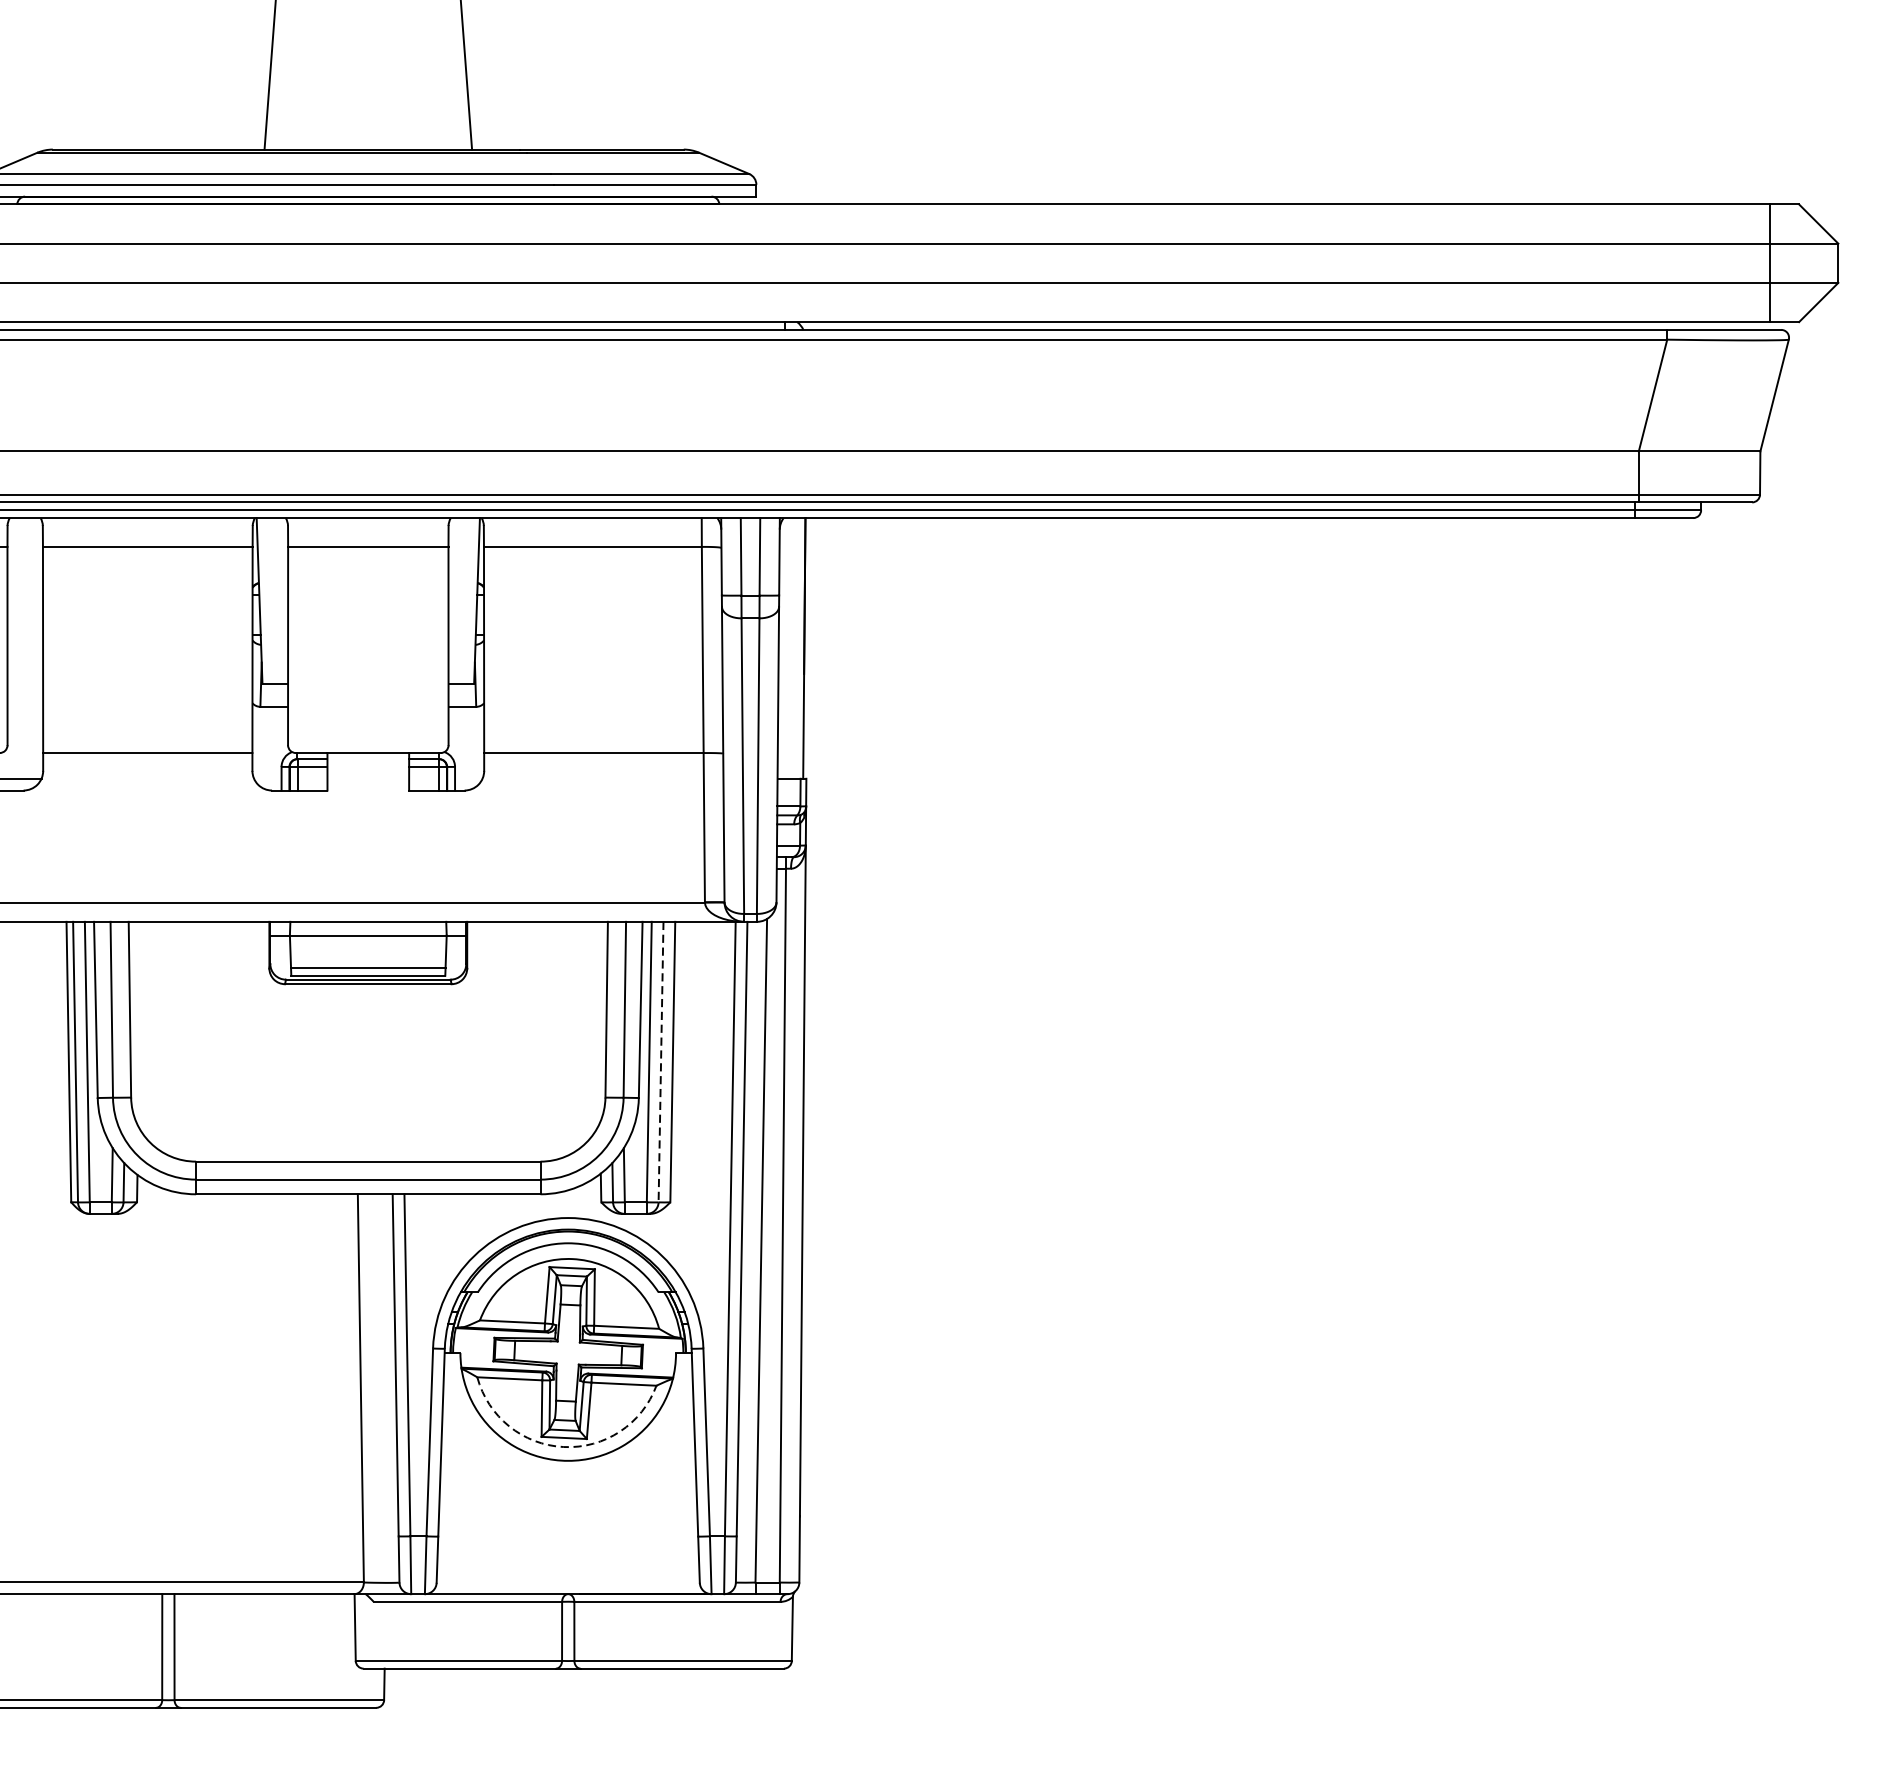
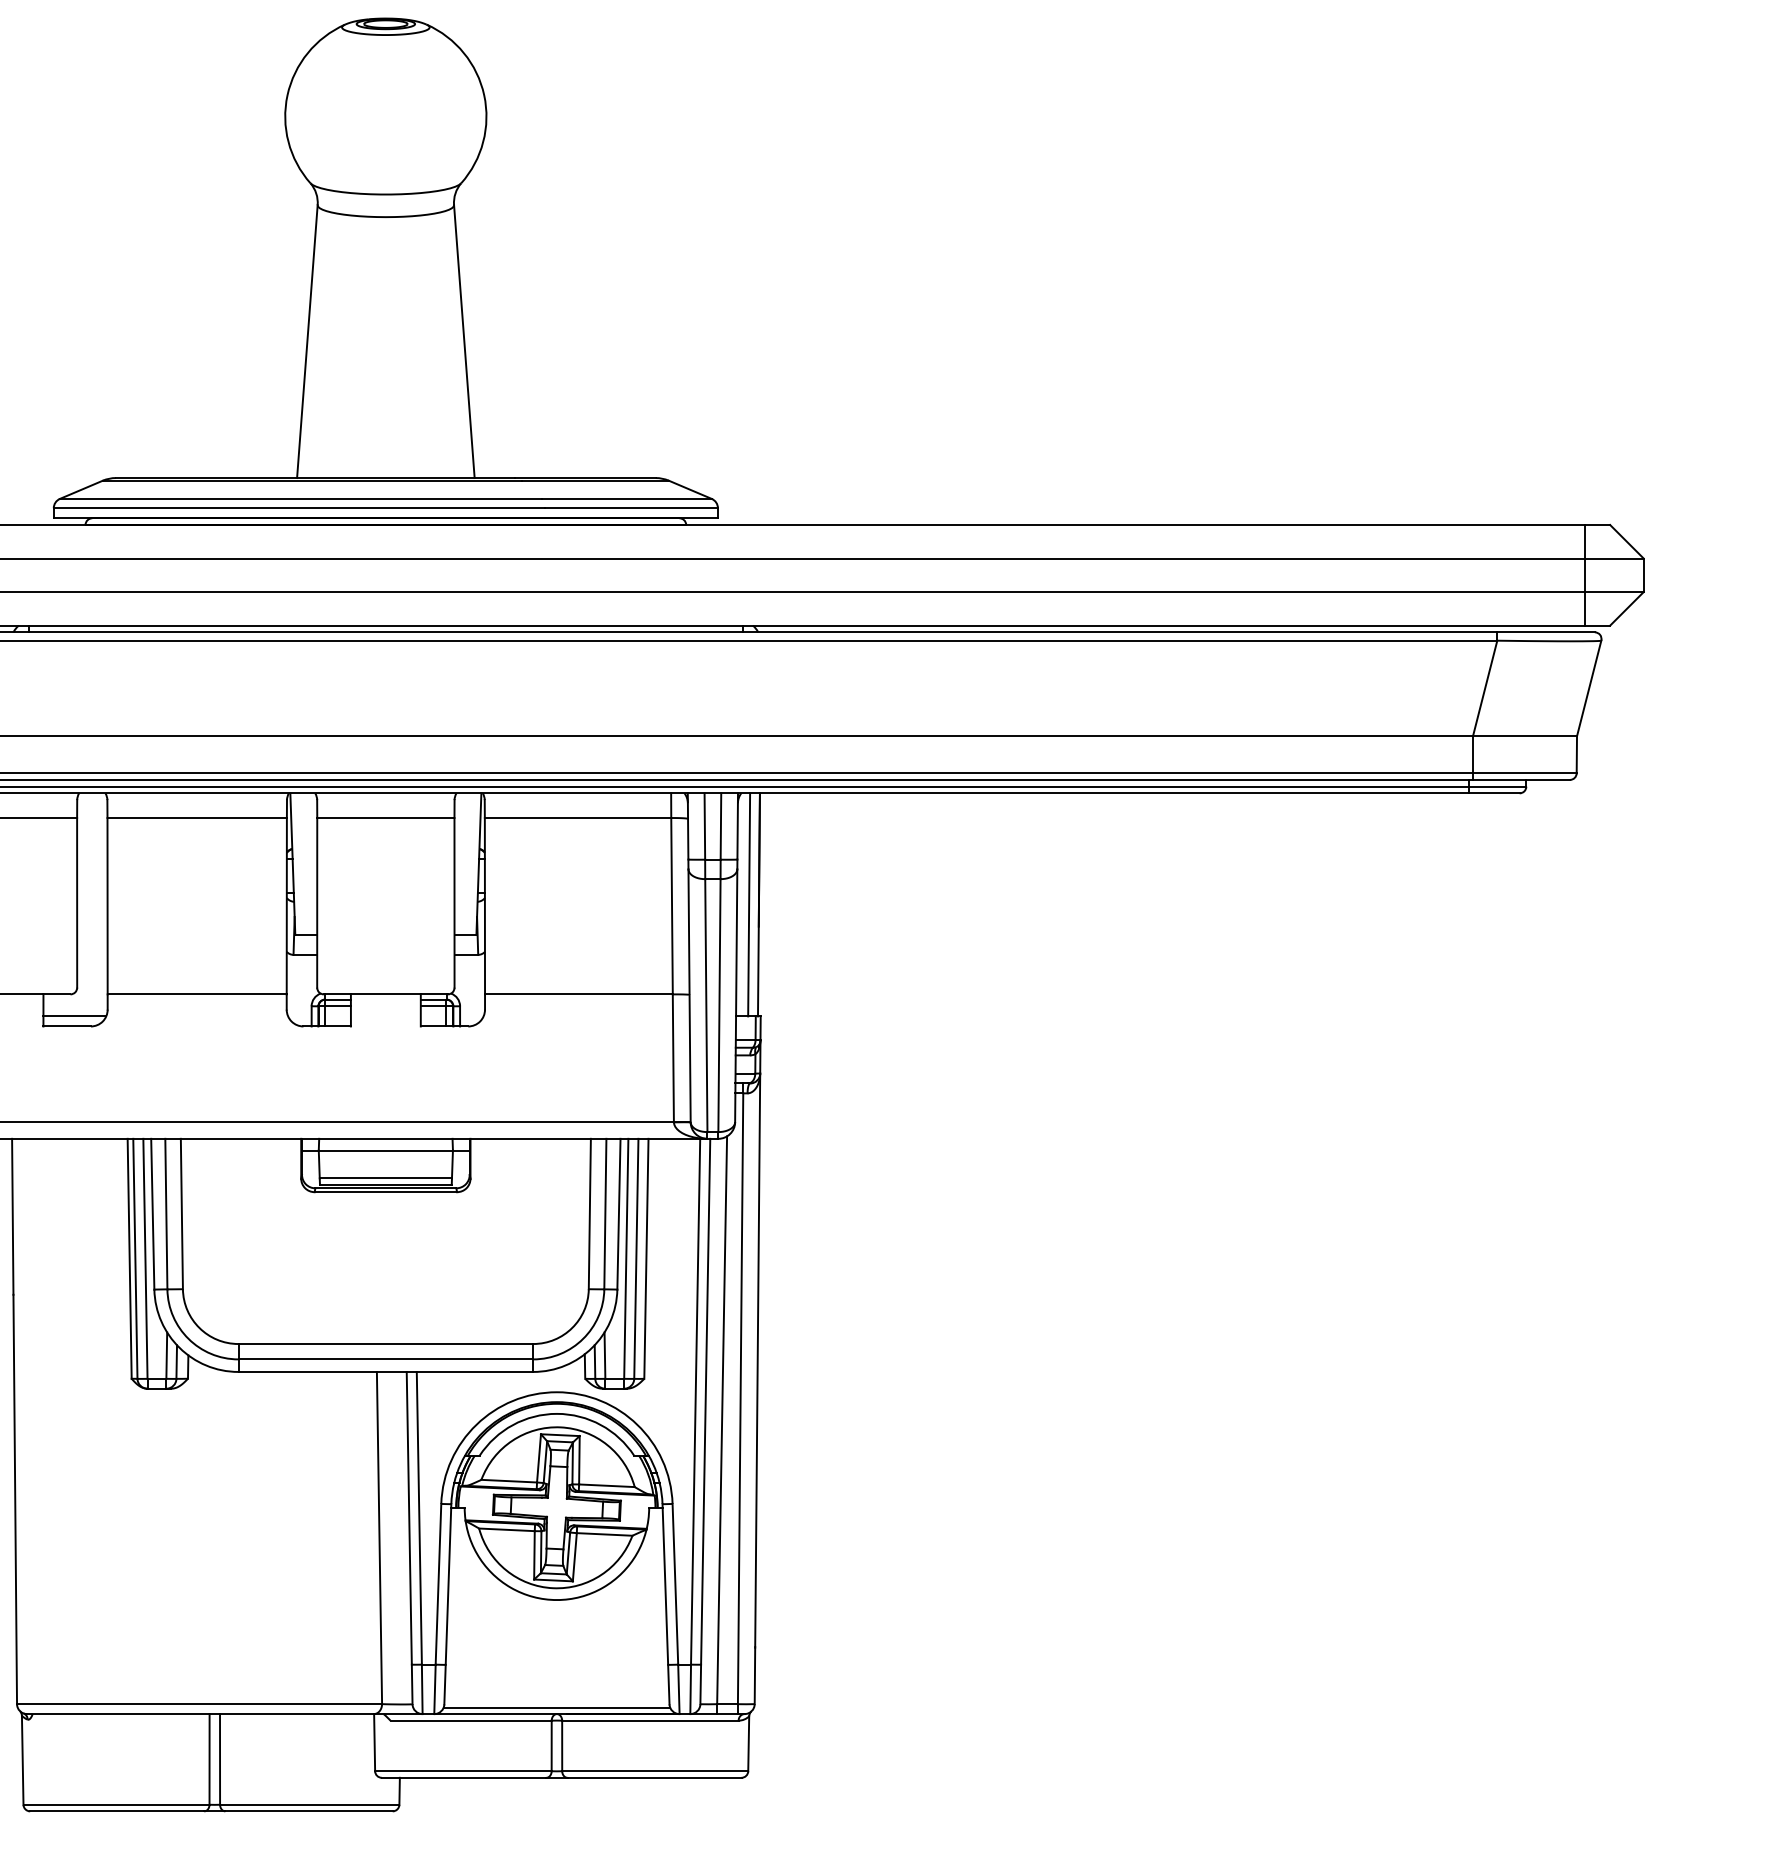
line: (793, 647) -> (749, 904), added
line: (661, 1062) -> (636, 1259), dashed -> solid
arc: (564, 1447) -> (553, 1588), dashed -> solid
line: (567, 1586) -> (556, 1707), added

